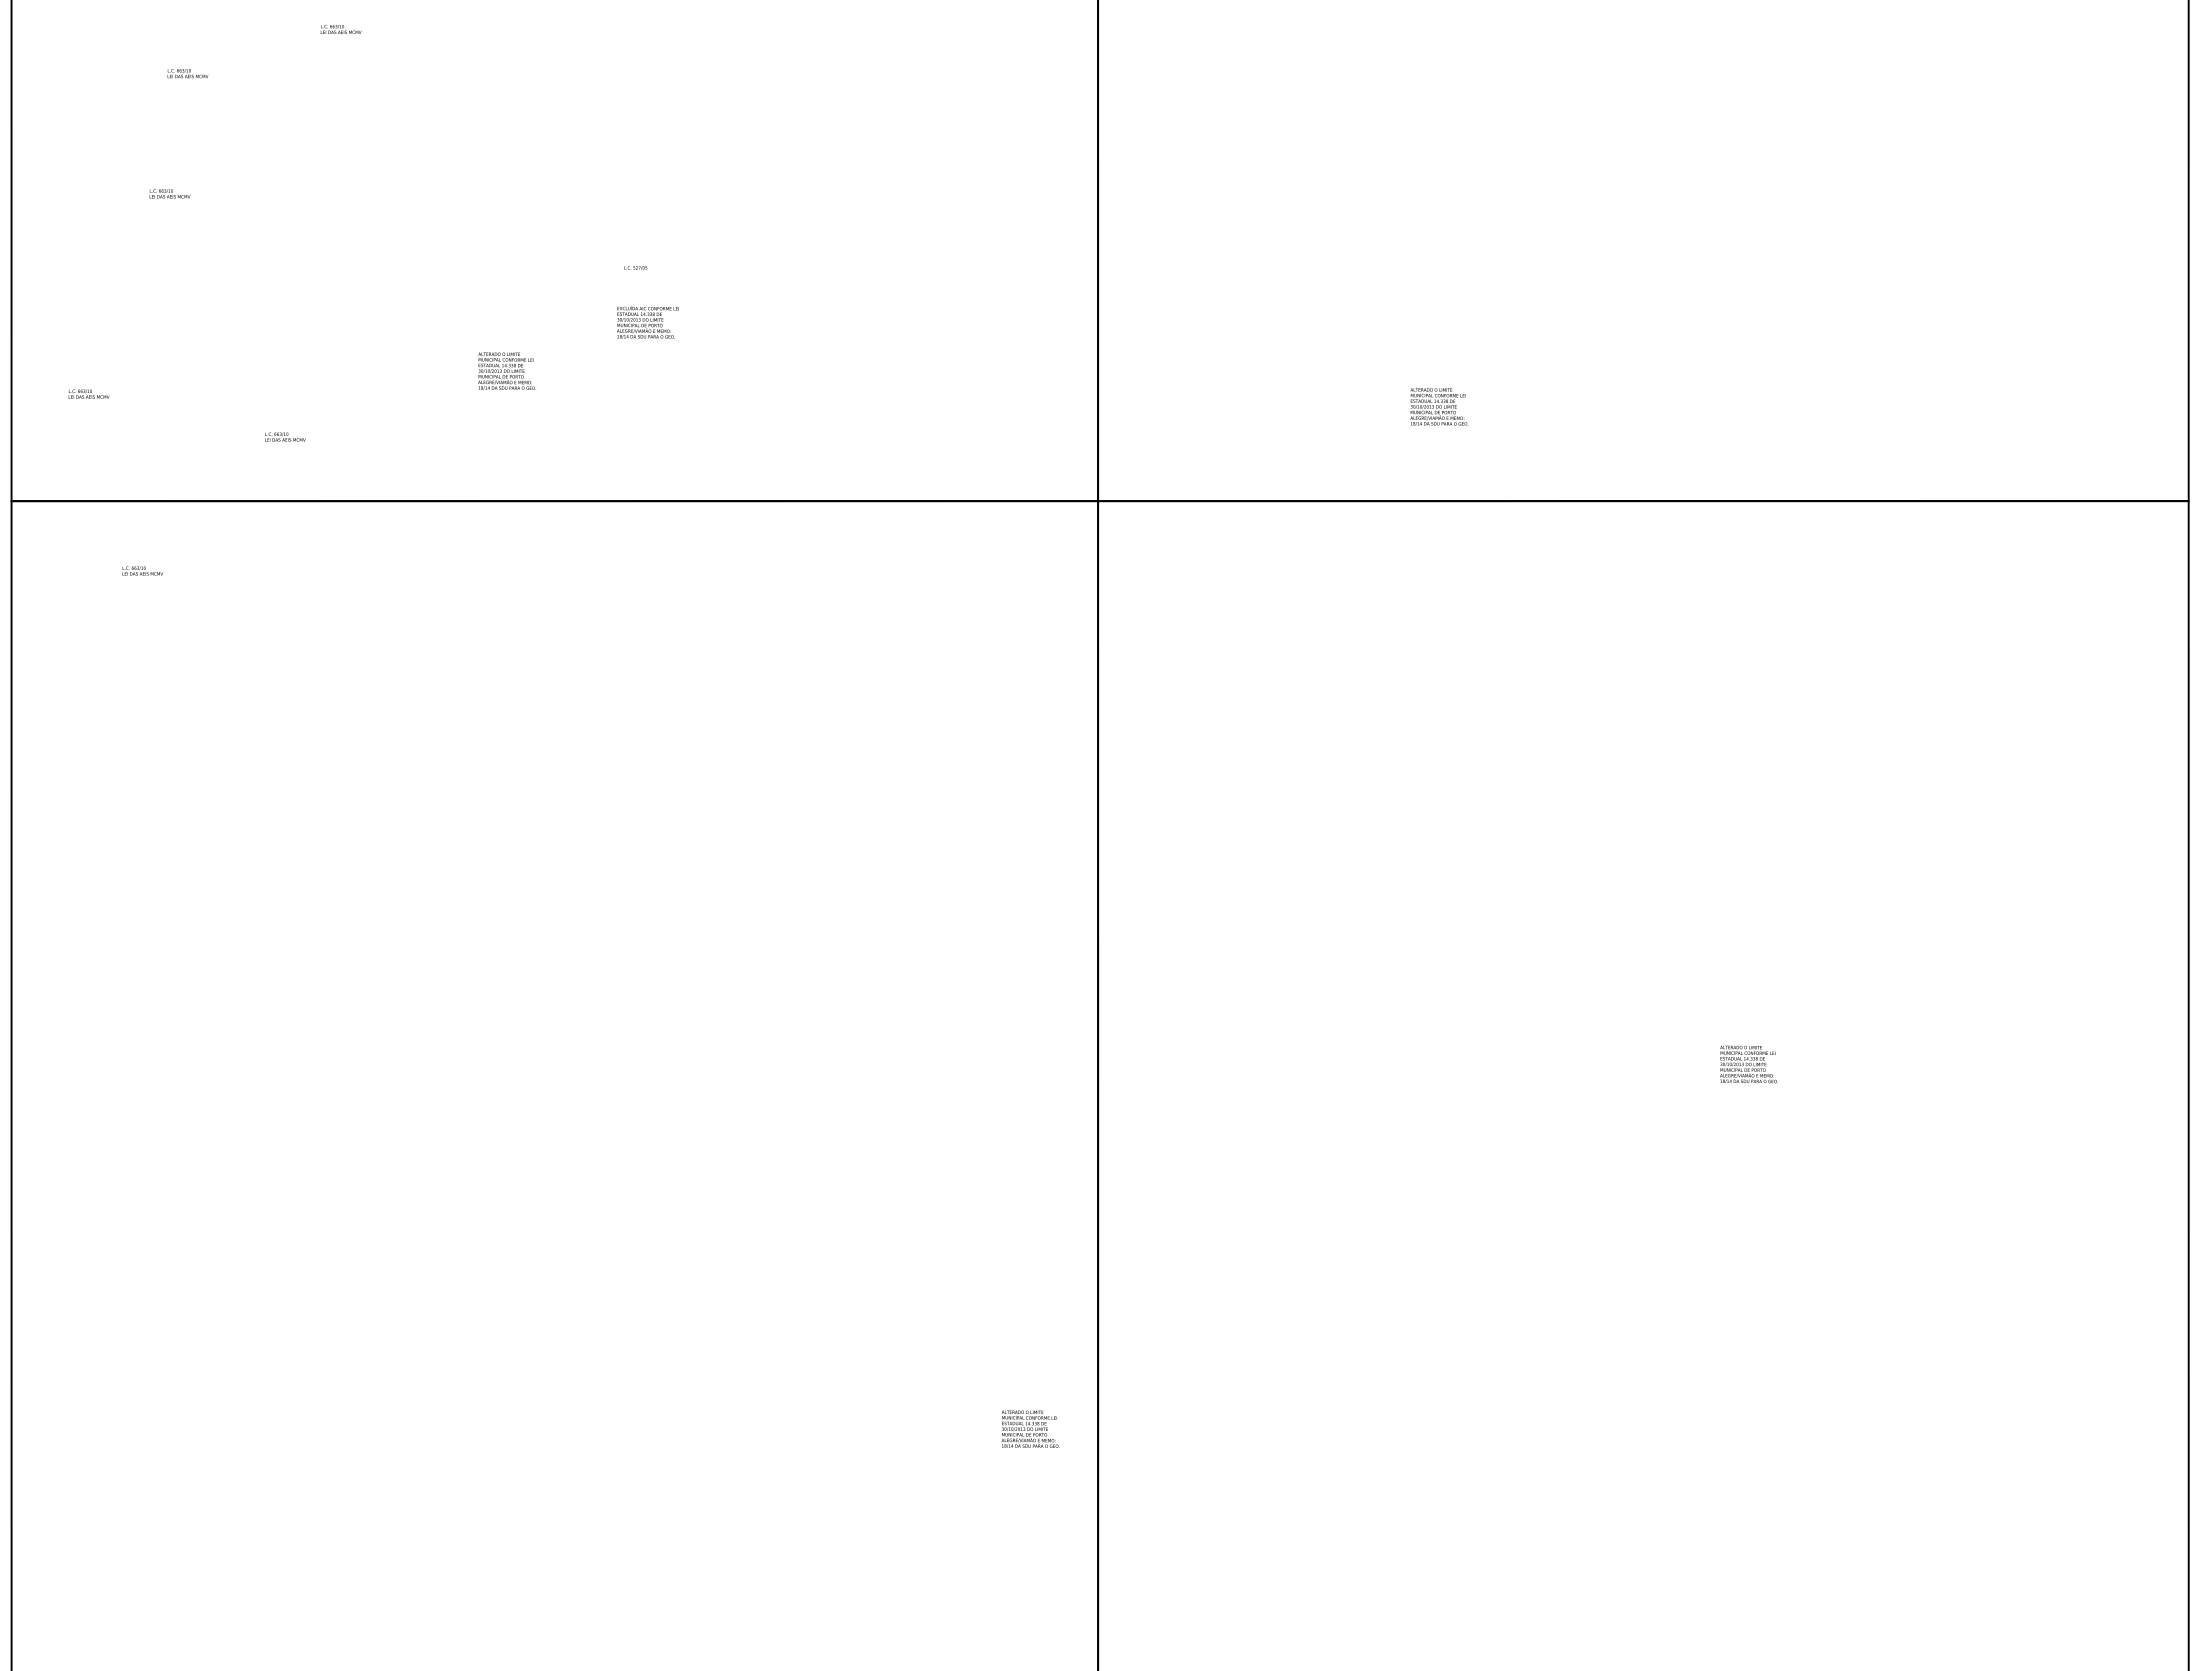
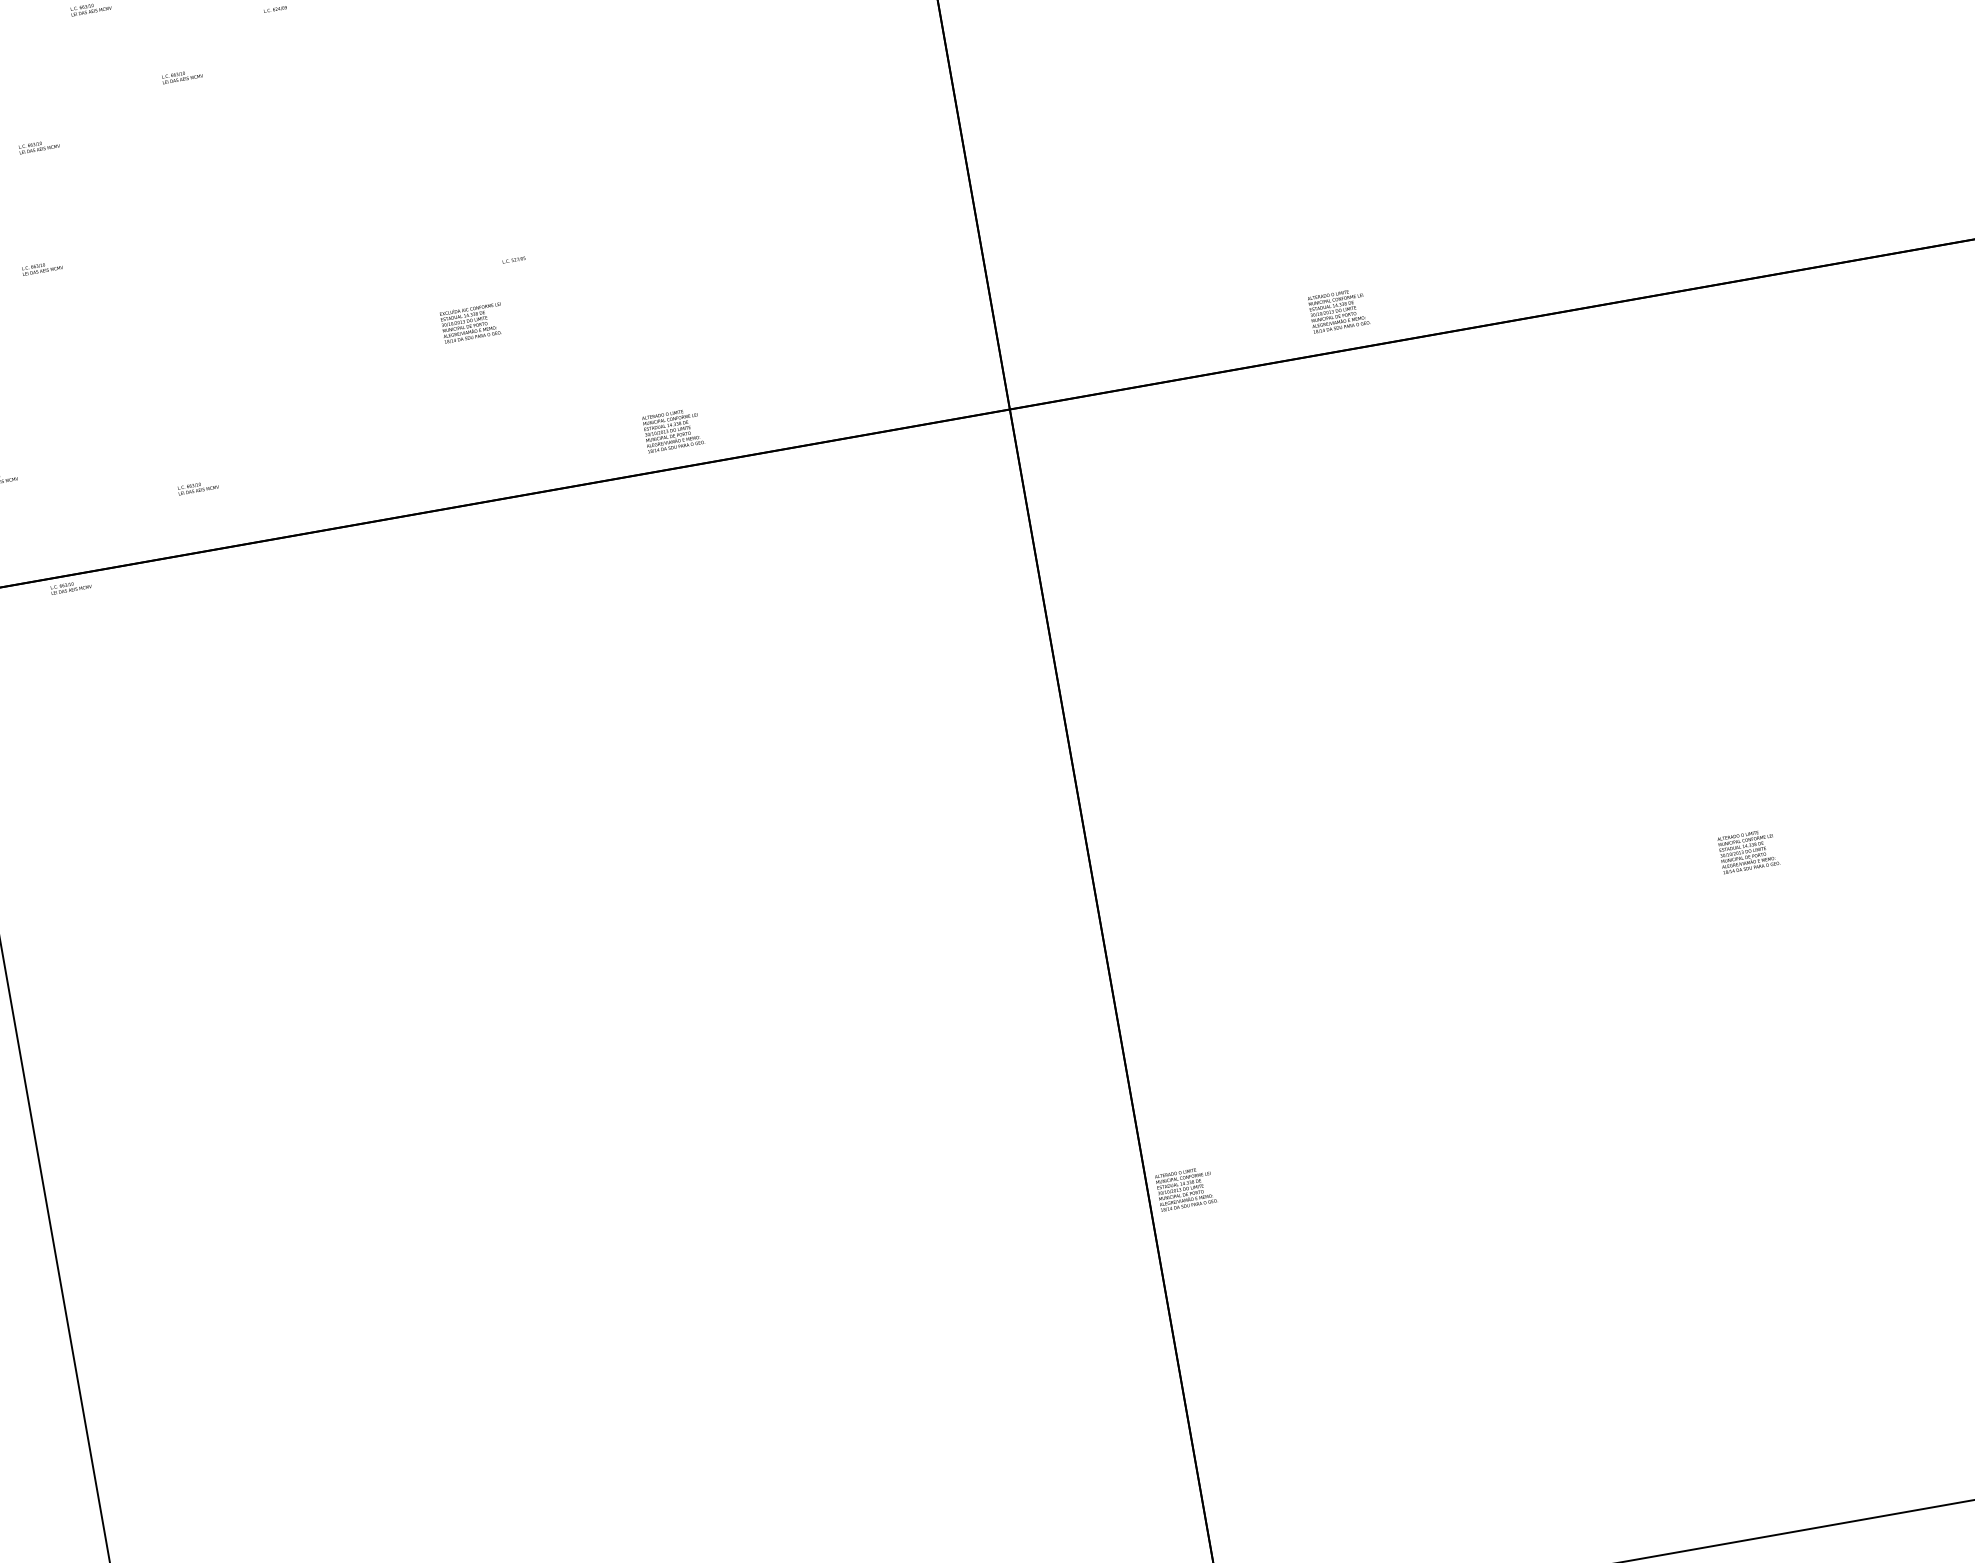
text: (647, 322) -> (472, 322), moved
text: (506, 370) -> (672, 429), moved
text: (1439, 406) -> (1339, 310), moved
text: (142, 570) -> (70, 586), moved
text: (1030, 1428) -> (1186, 1188), moved

